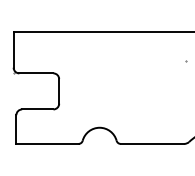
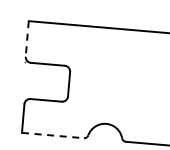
line: (13, 49) -> (27, 38), solid -> dashed
line: (47, 143) -> (52, 135), solid -> dashed

